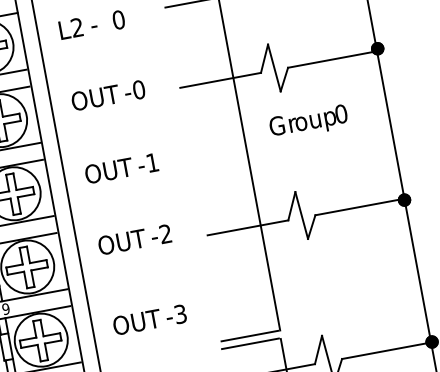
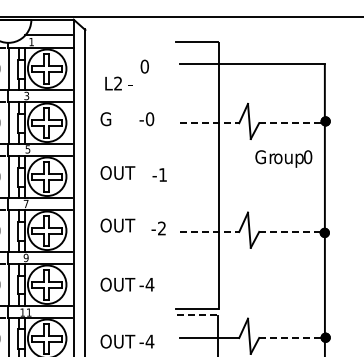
text: (77, 27) -> (118, 83), moved
line: (333, 59) -> (292, 123), solid -> dashed
line: (220, 80) -> (209, 123), solid -> dashed
text: (99, 97) -> (120, 119), OUT -> G
text: (308, 122) -> (283, 158), moved
text: (147, 163) -> (159, 174), moved
line: (360, 206) -> (292, 231), solid -> dashed
line: (247, 227) -> (209, 231), solid -> dashed
text: (160, 234) -> (158, 228), moved
text: (179, 314) -> (149, 284), -3 -> -4
line: (250, 344) -> (195, 315), solid -> dashed
line: (387, 350) -> (292, 337), solid -> dashed

